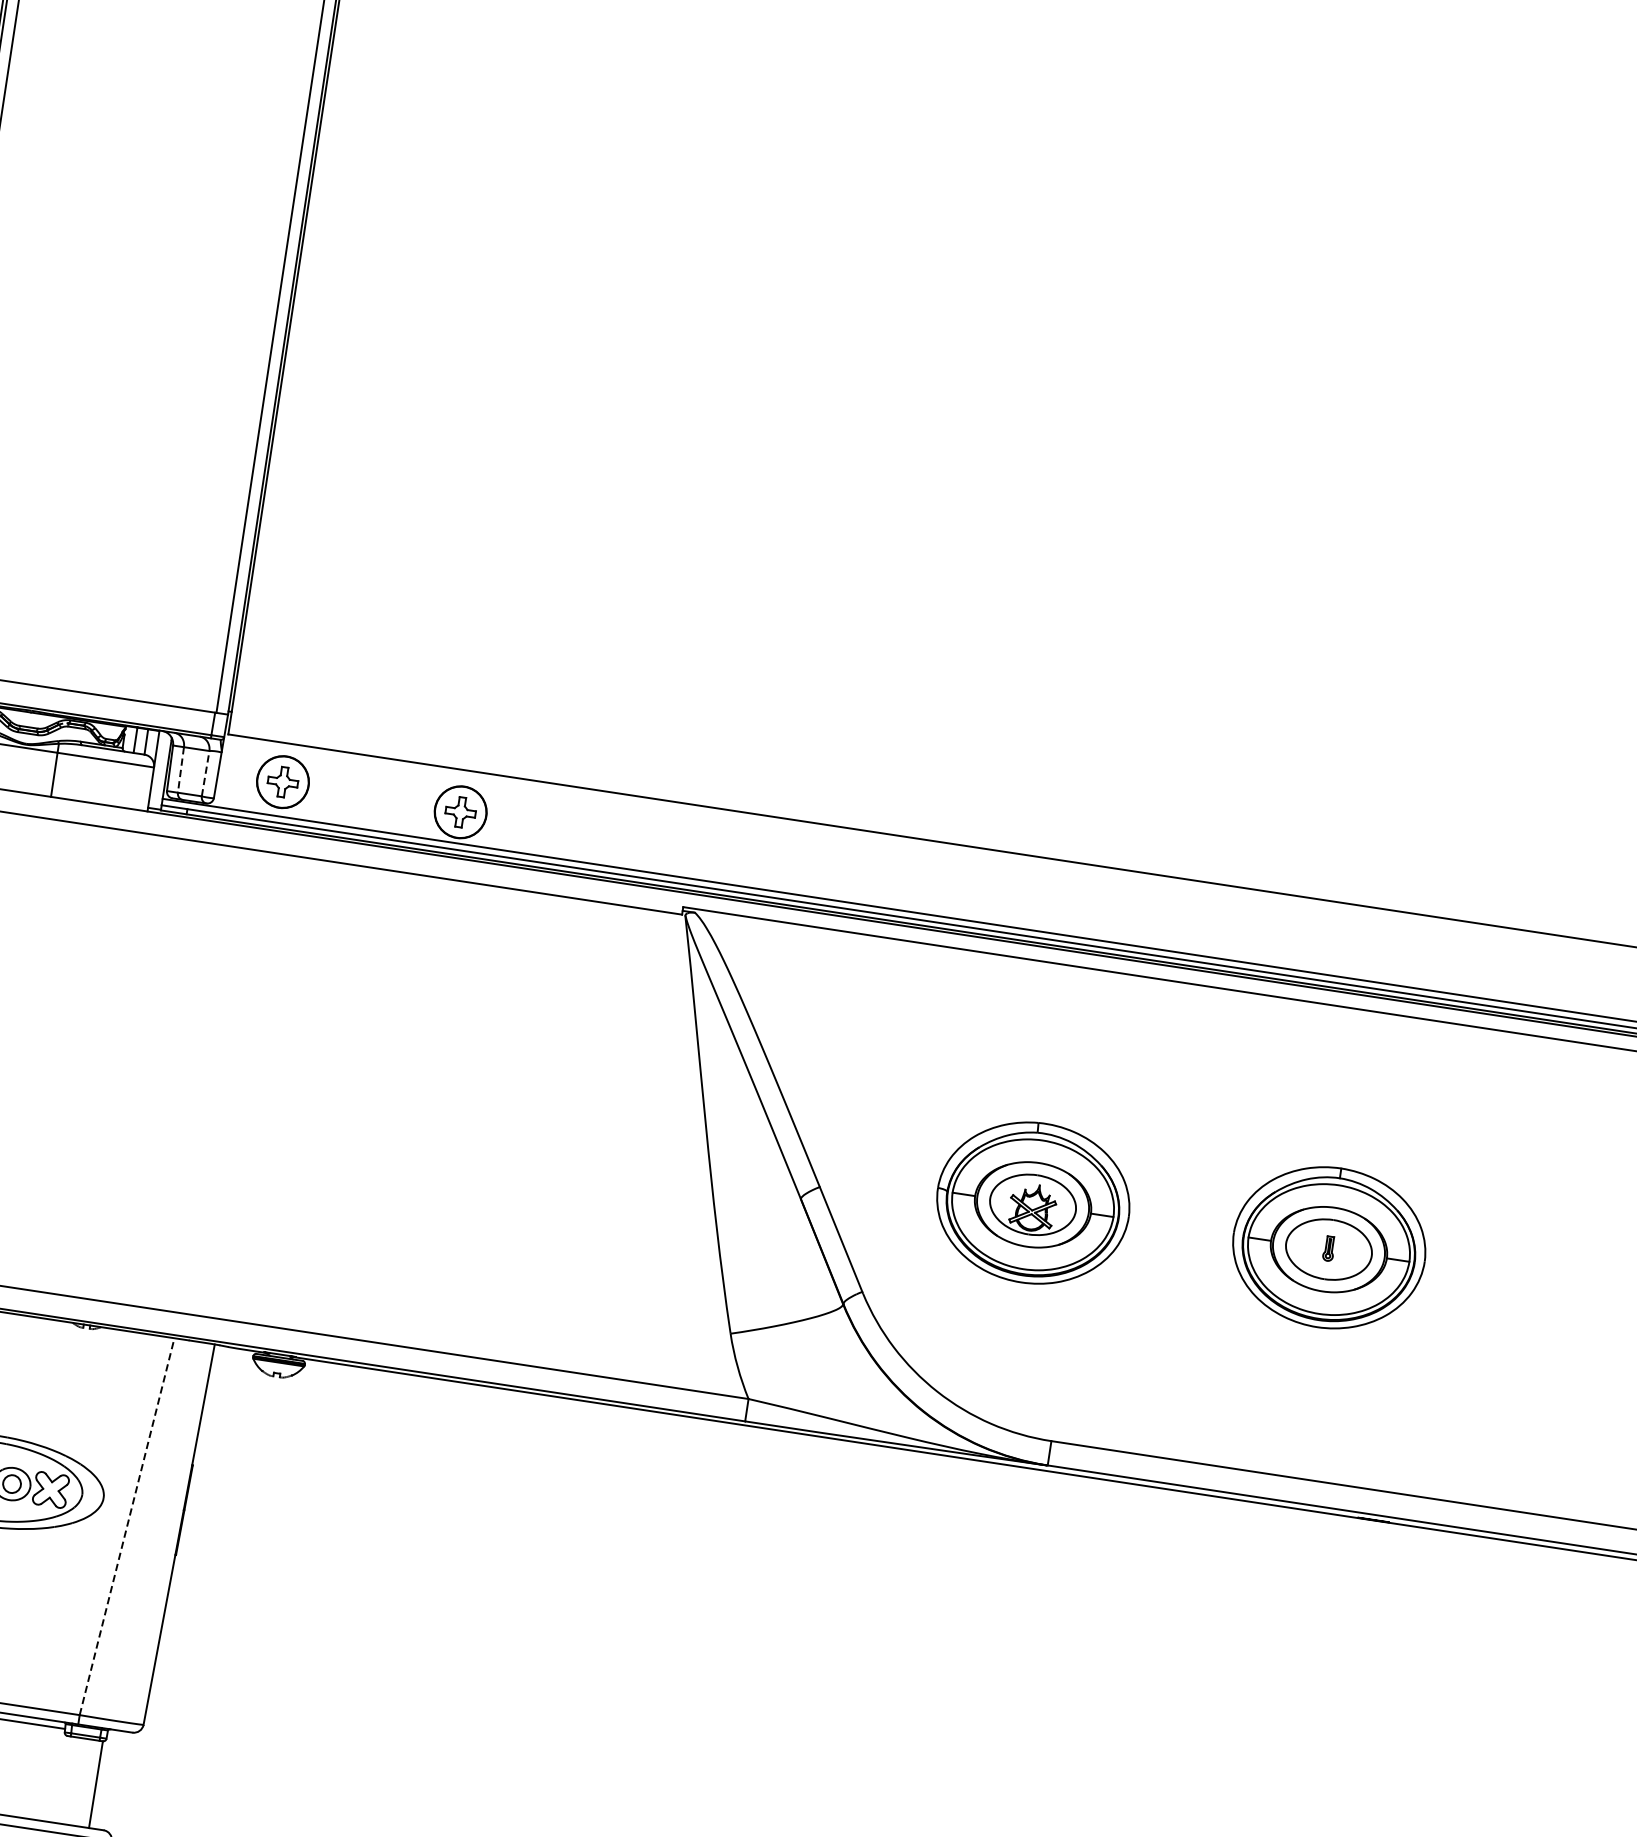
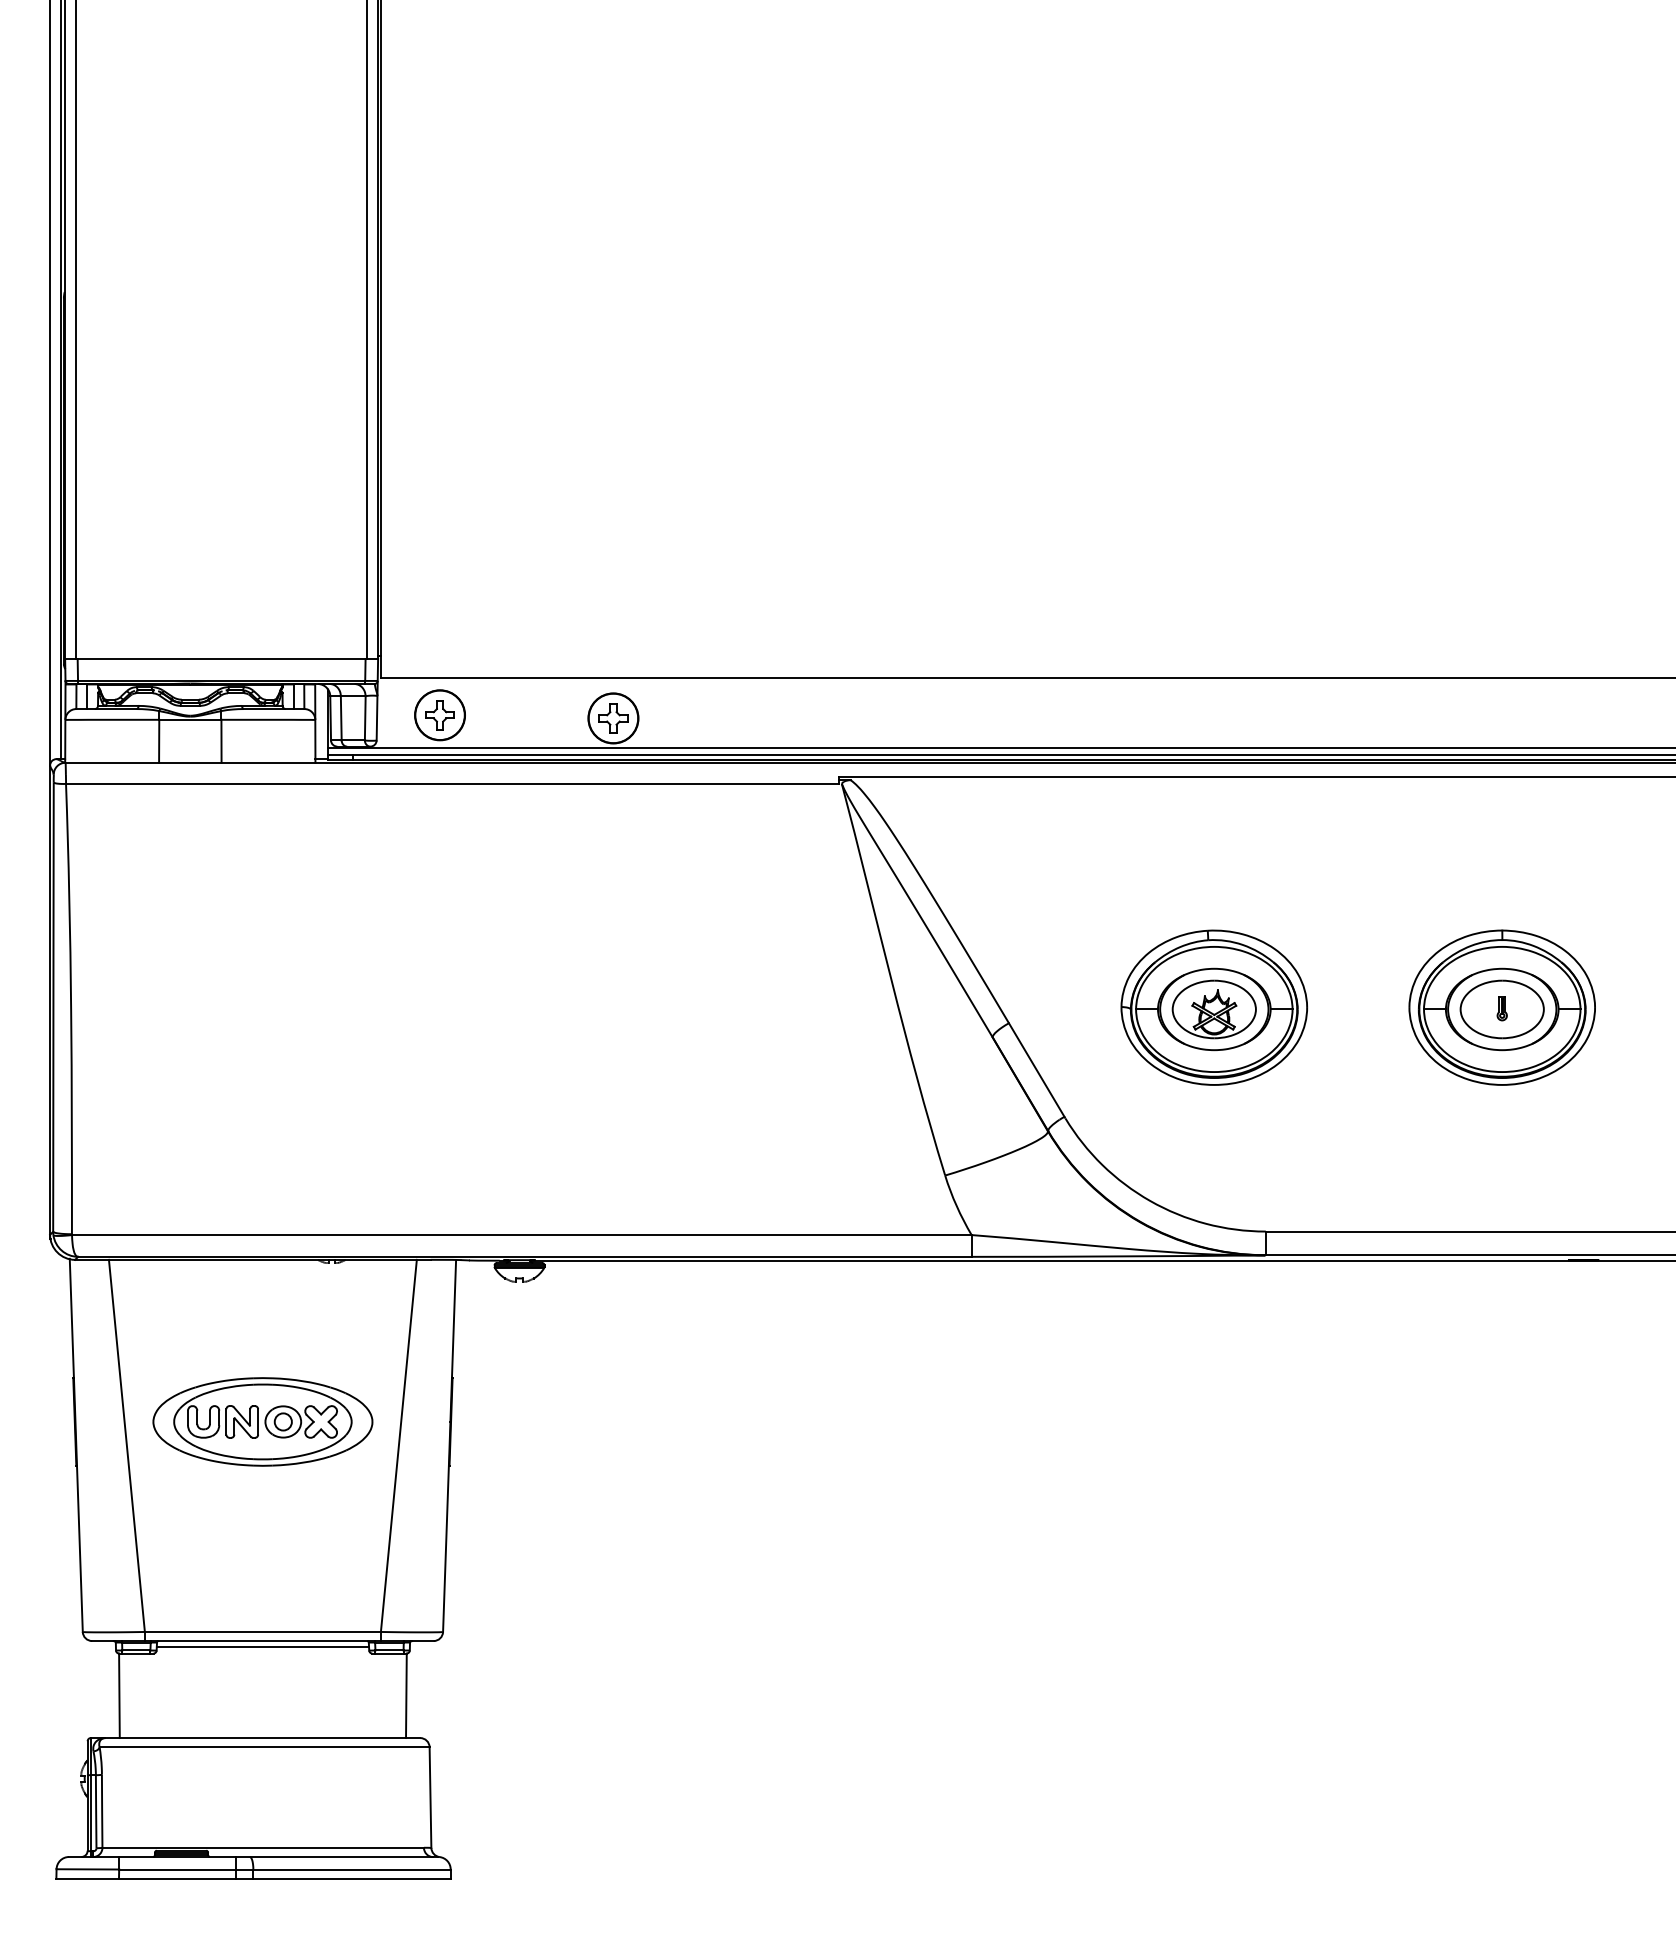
line: (181, 770) -> (341, 718), dashed -> solid
line: (206, 772) -> (365, 717), dashed -> solid
line: (126, 1526) -> (398, 1445), dashed -> solid

